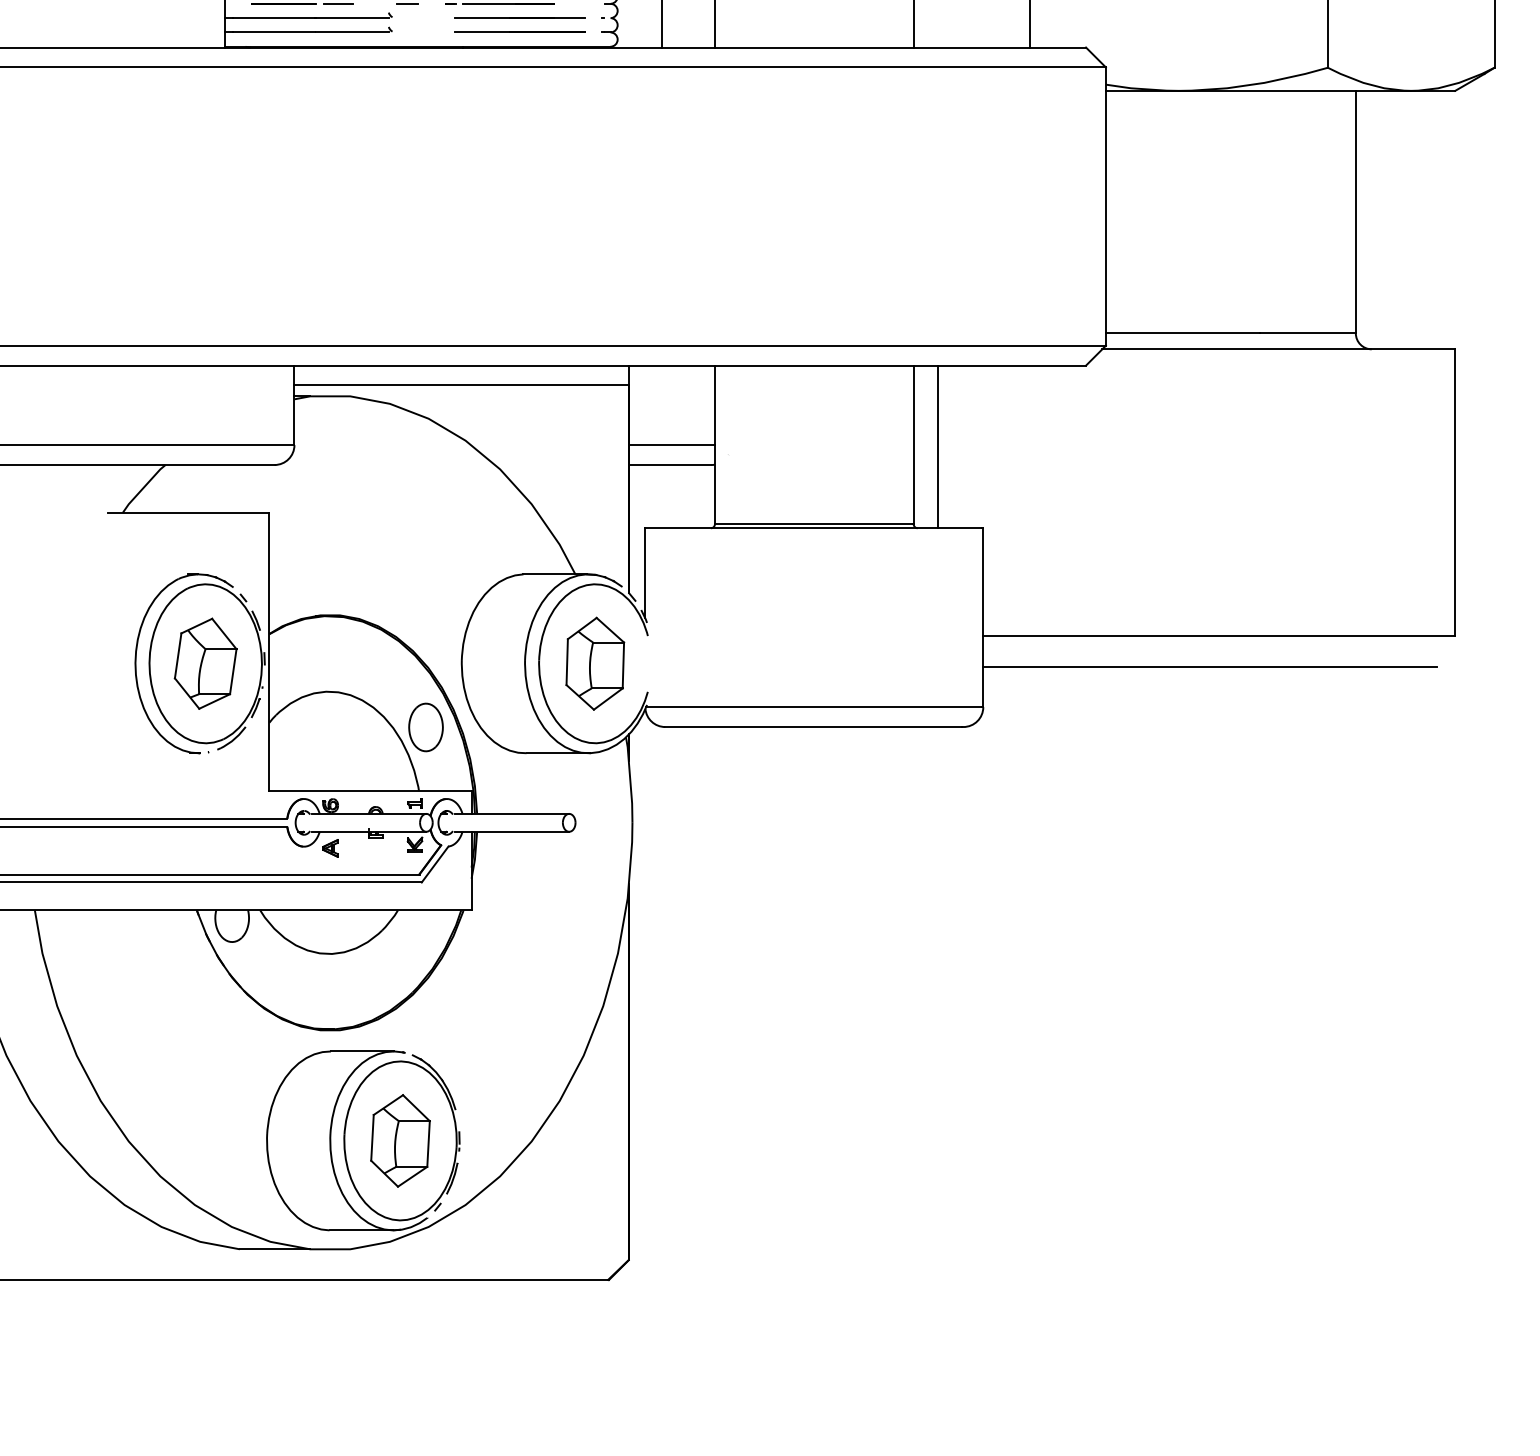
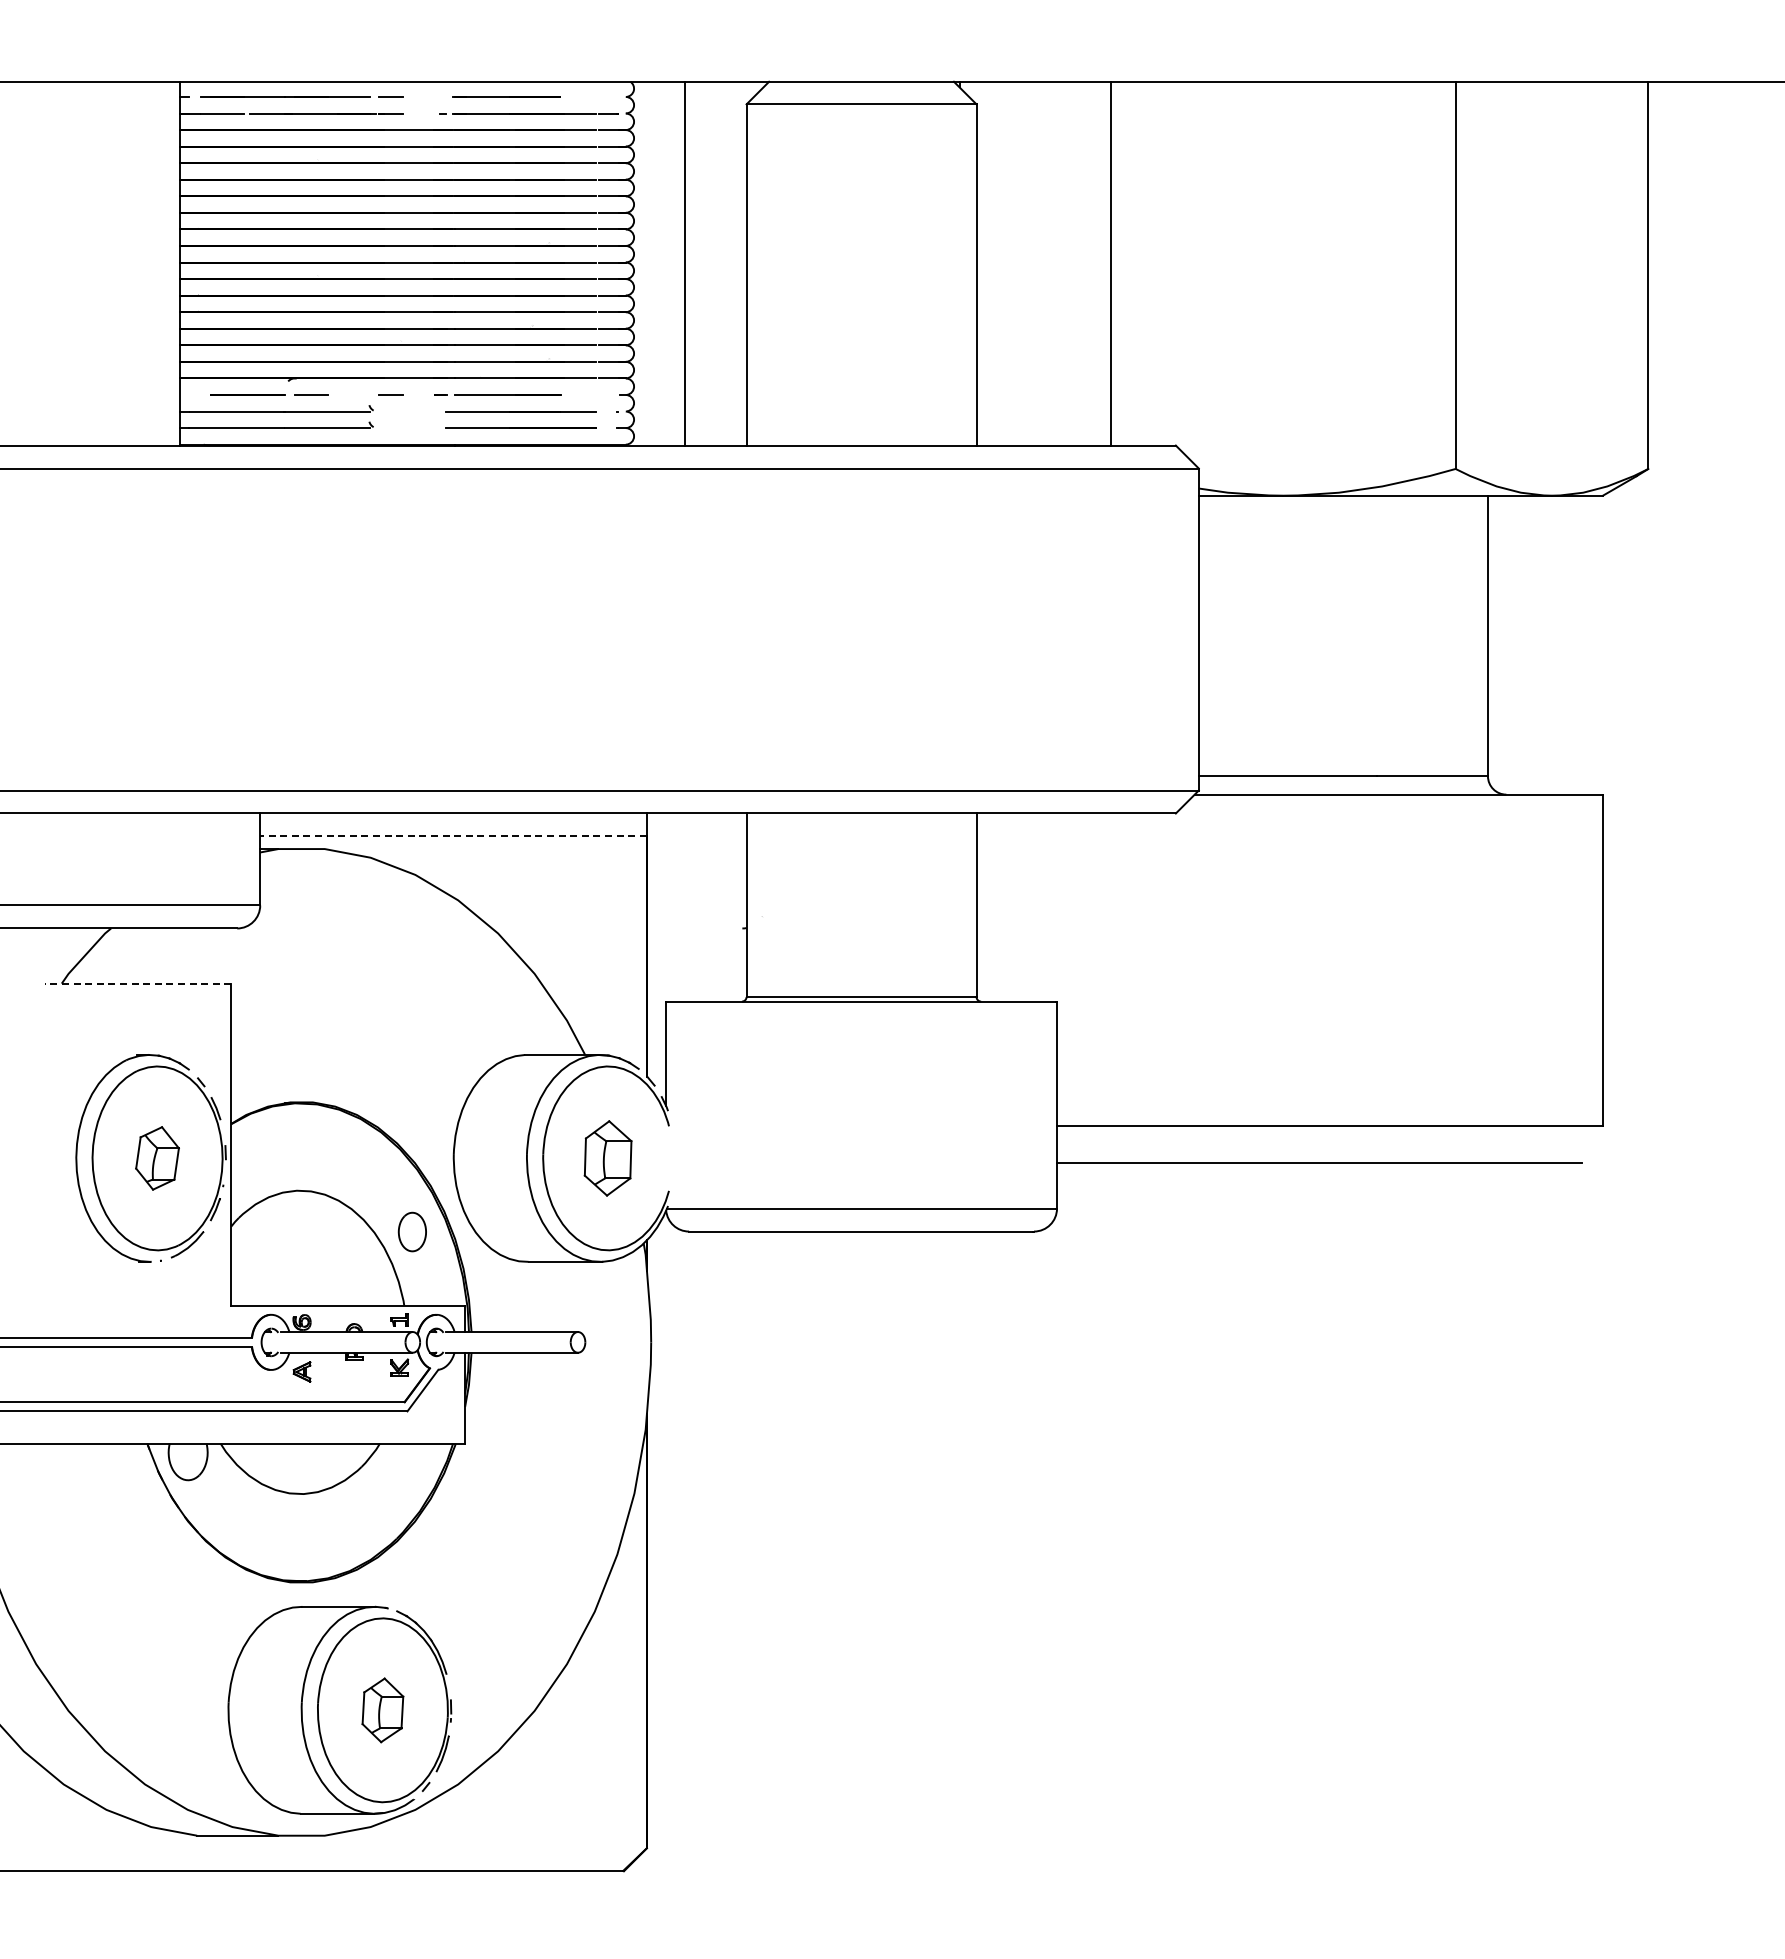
line: (460, 385) -> (452, 836), solid -> dashed
line: (671, 445) -> (696, 905), removed
line: (938, 446) -> (1005, 907), removed
line: (669, 465) -> (694, 928), removed
line: (188, 512) -> (137, 983), solid -> dashed
part: (205, 663) -> (157, 1158), size x0.6
part: (594, 663) -> (607, 1158), size x0.7
part: (426, 726) -> (412, 1231), size x0.7
part: (400, 1141) -> (382, 1710), size x0.6

